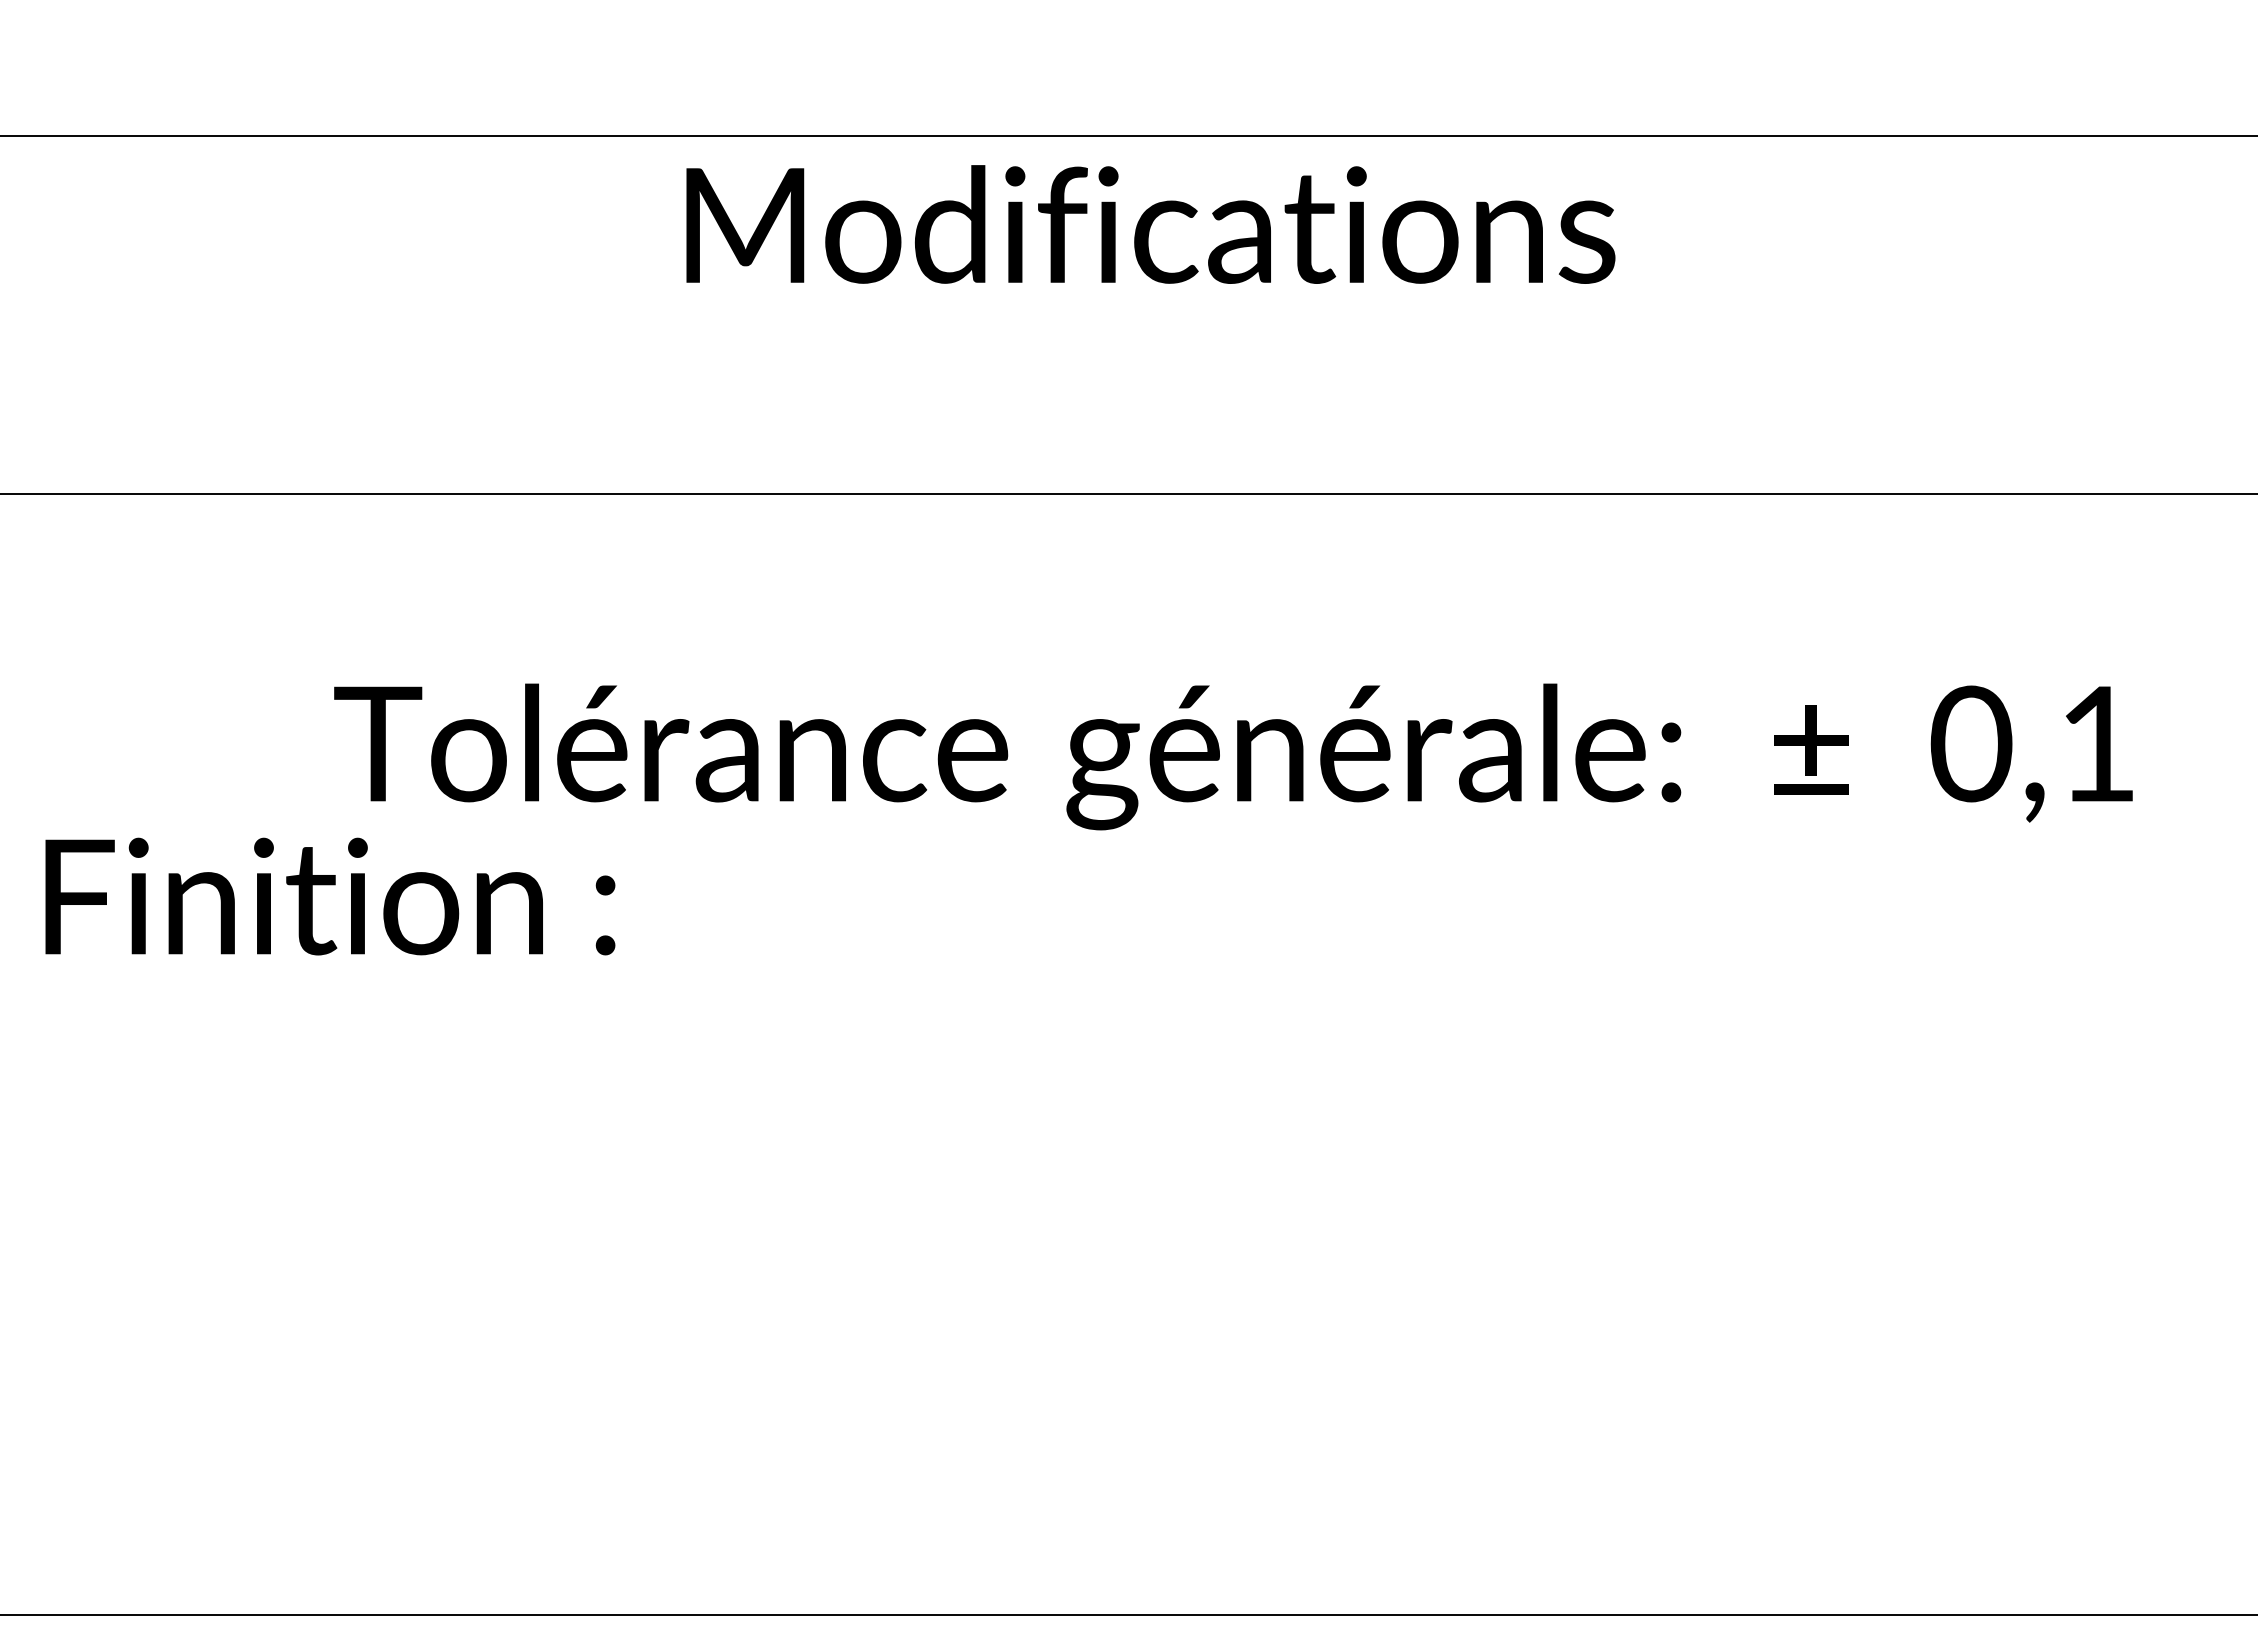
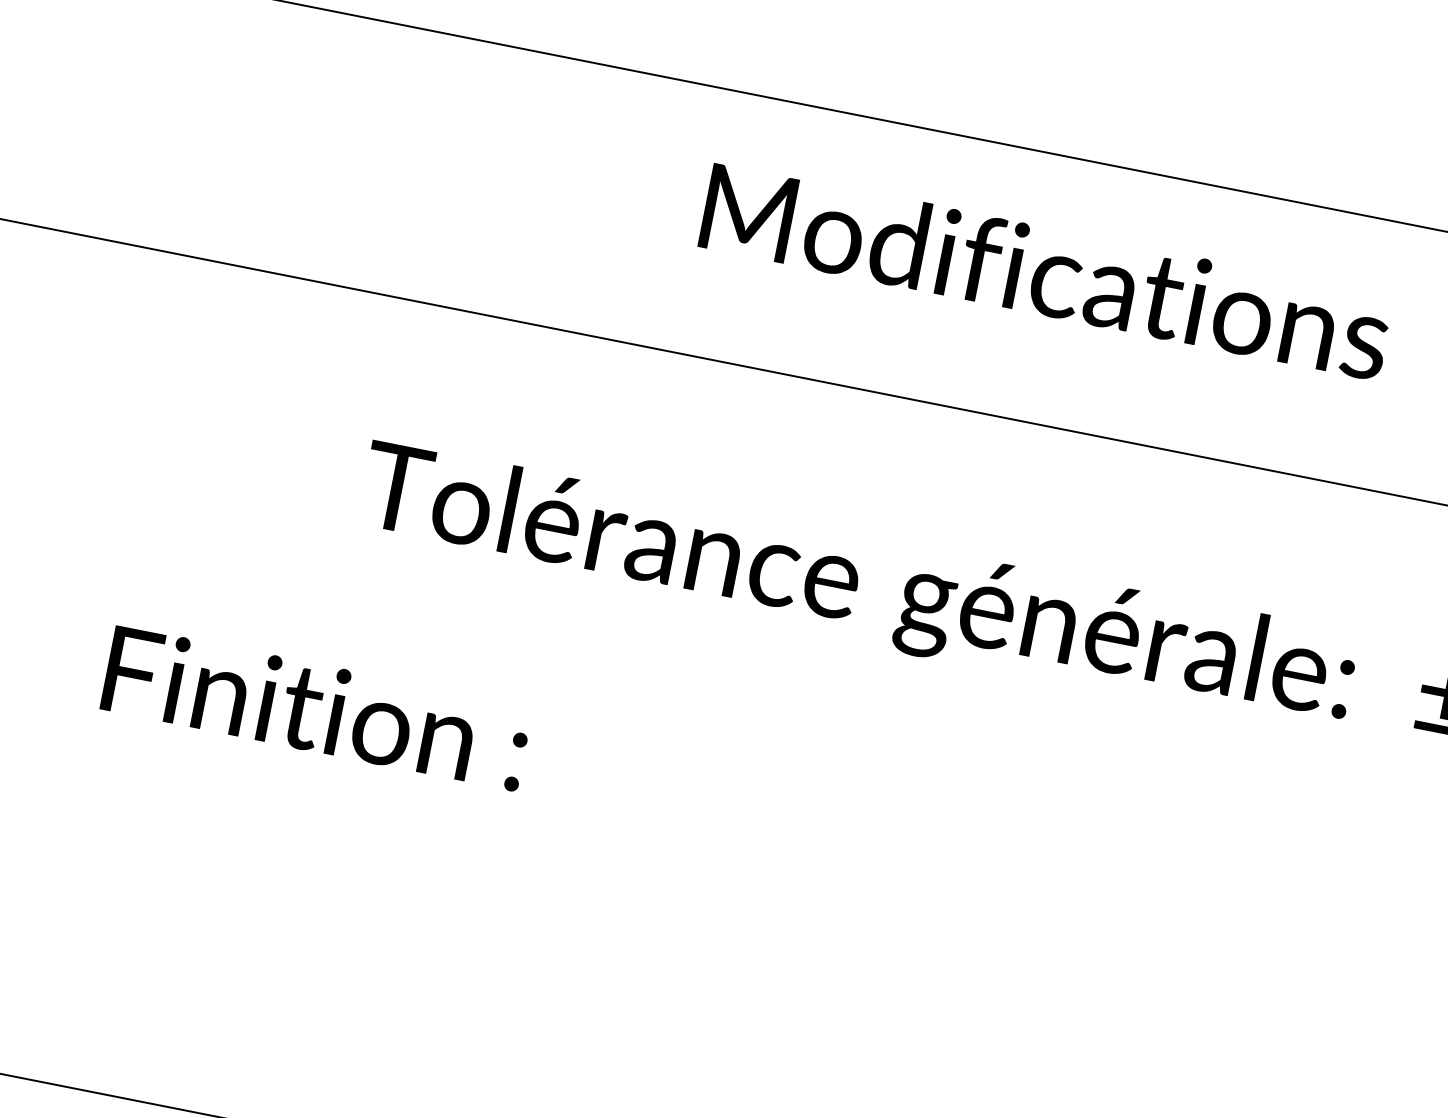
text: (1150, 224) -> (1046, 271), moved
text: (330, 896) -> (316, 708), moved

